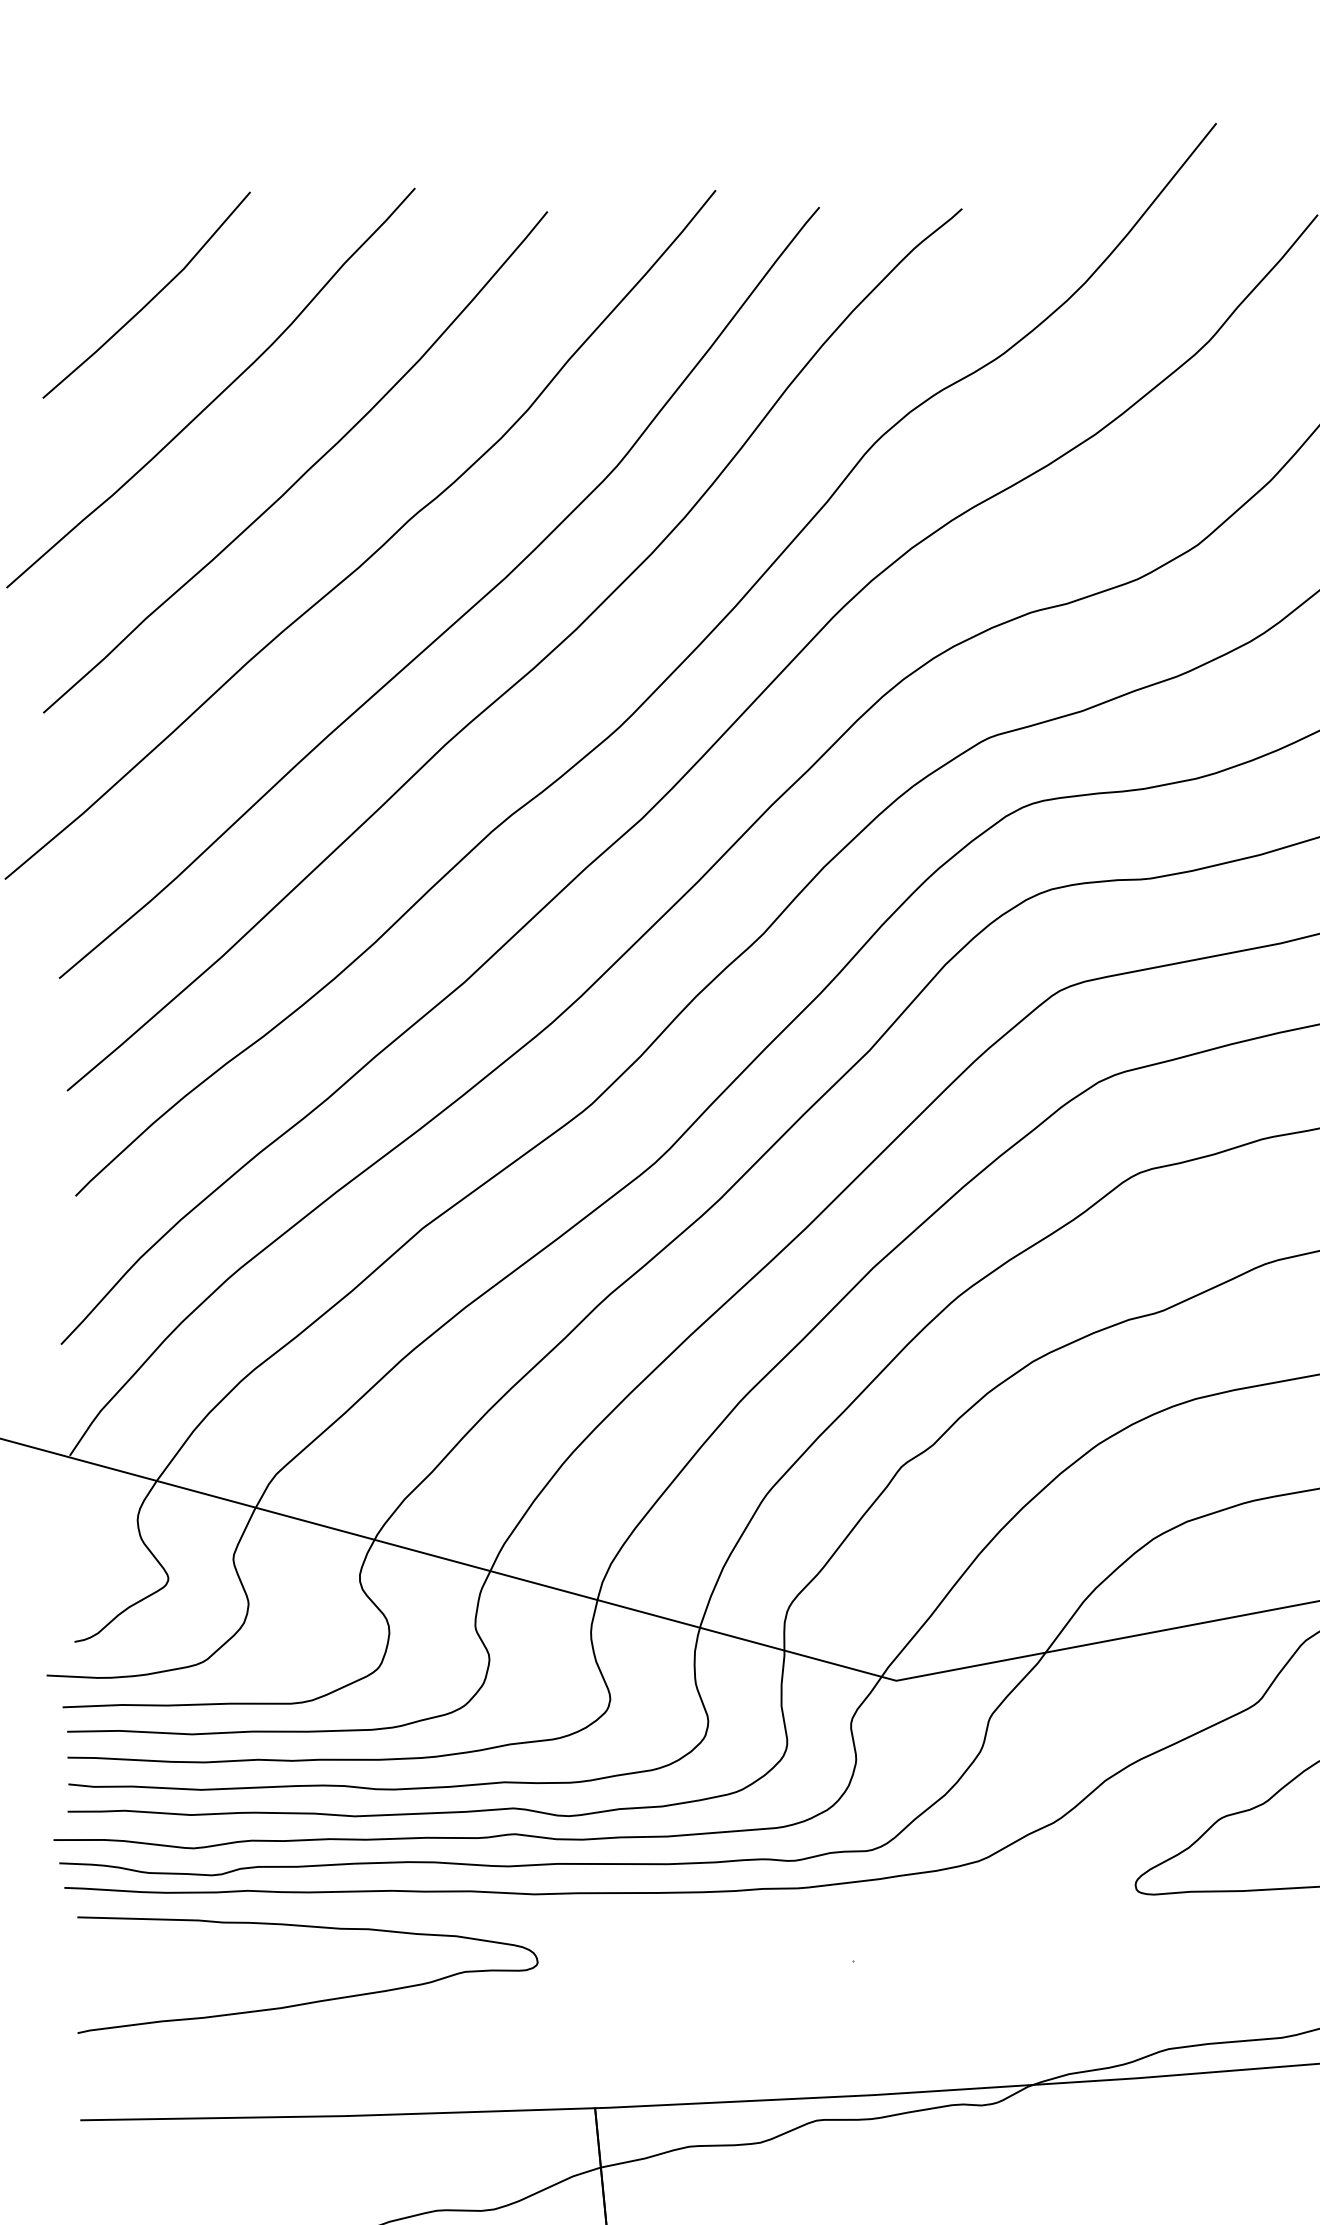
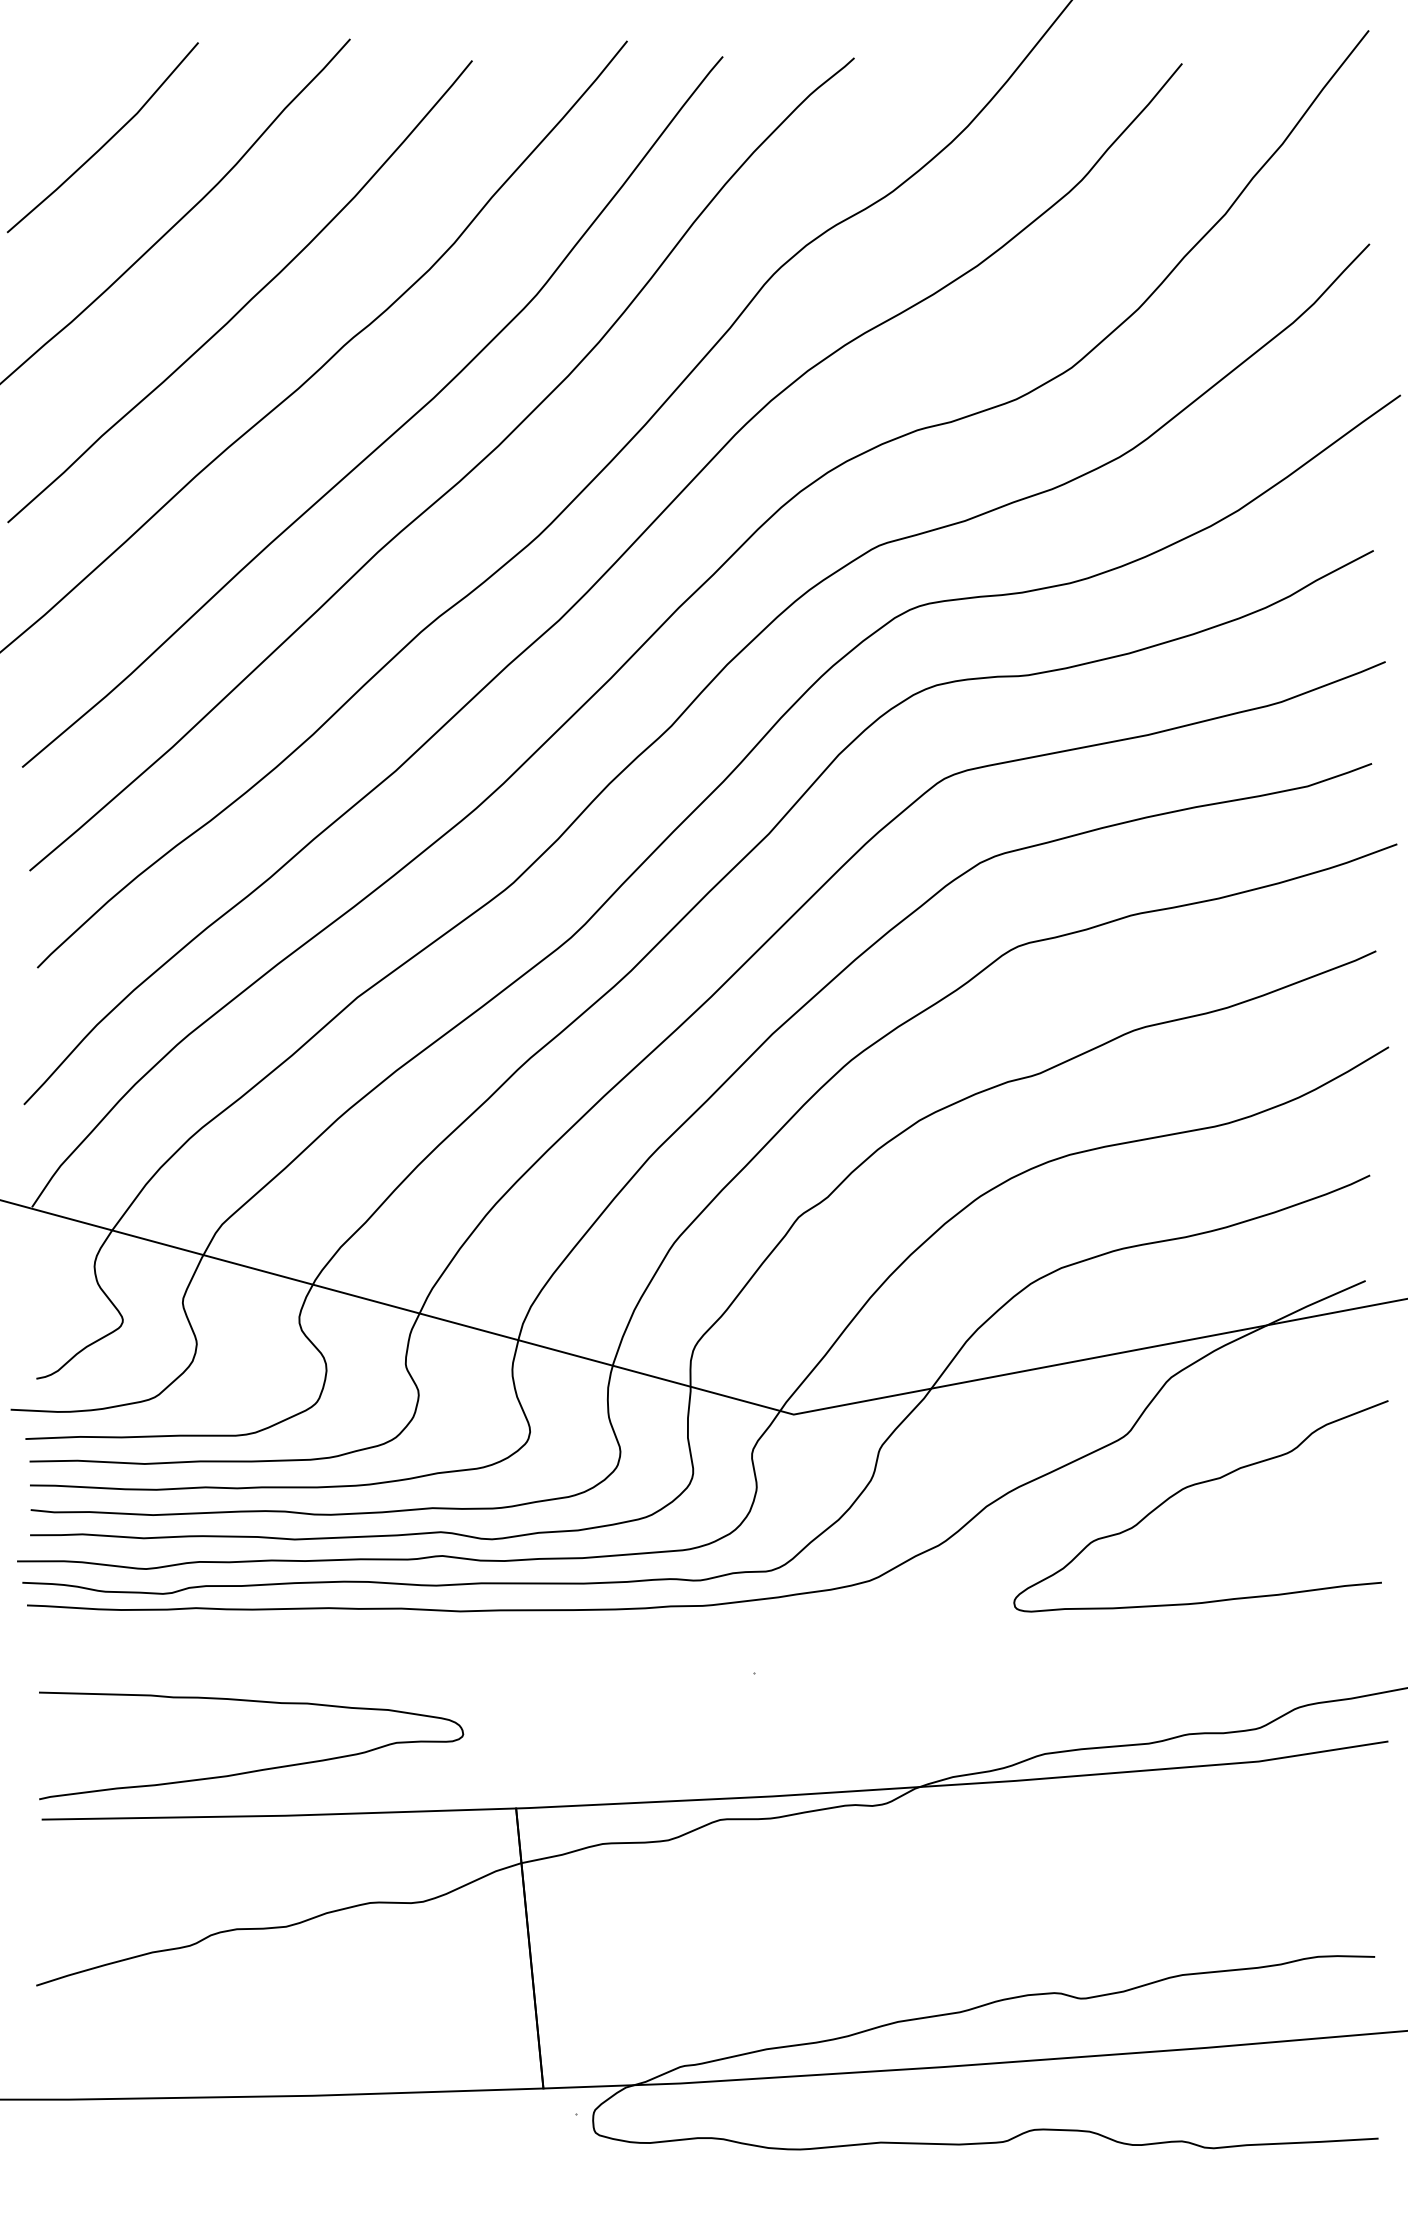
curve: (314, 2000) -> (257, 1769), moved

